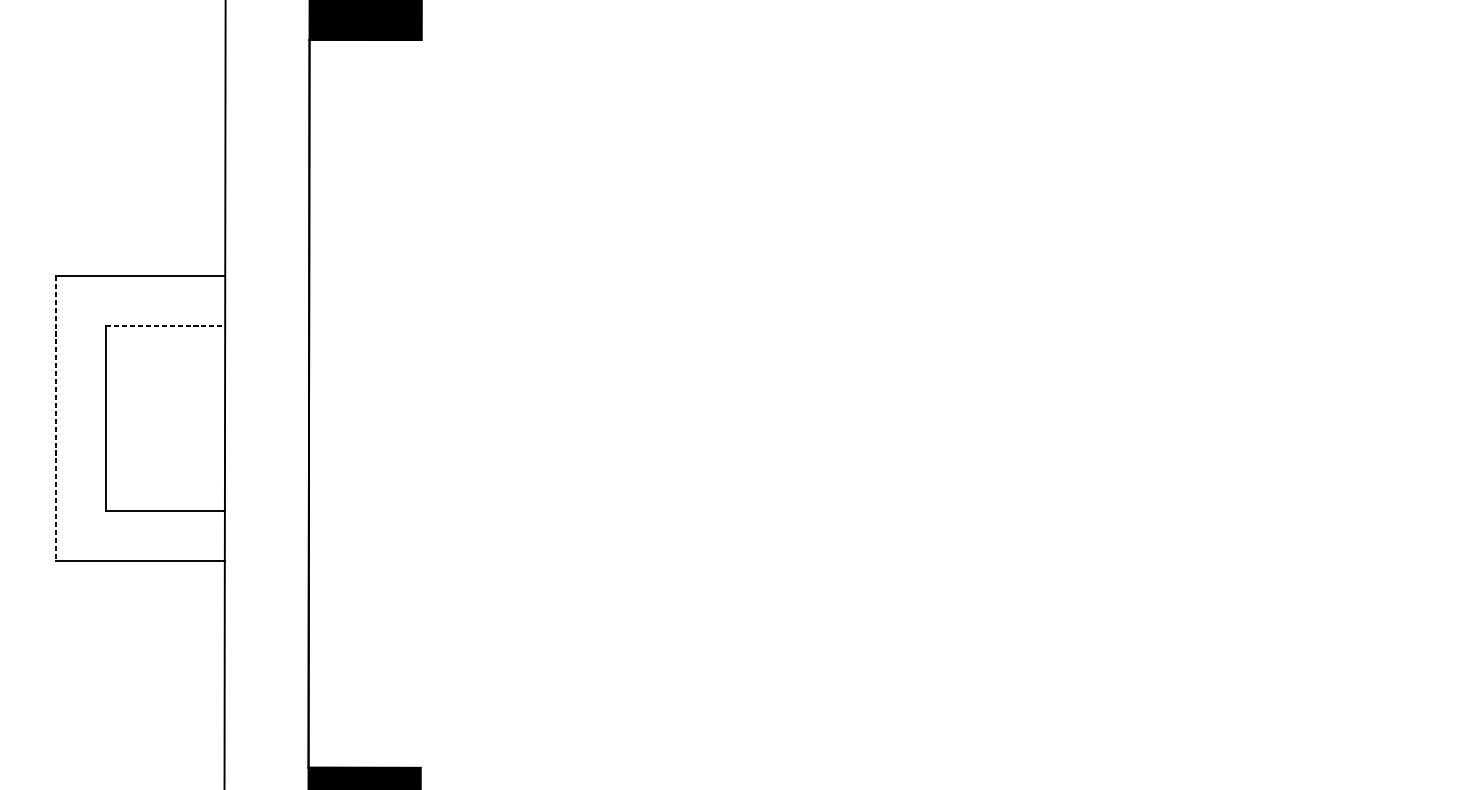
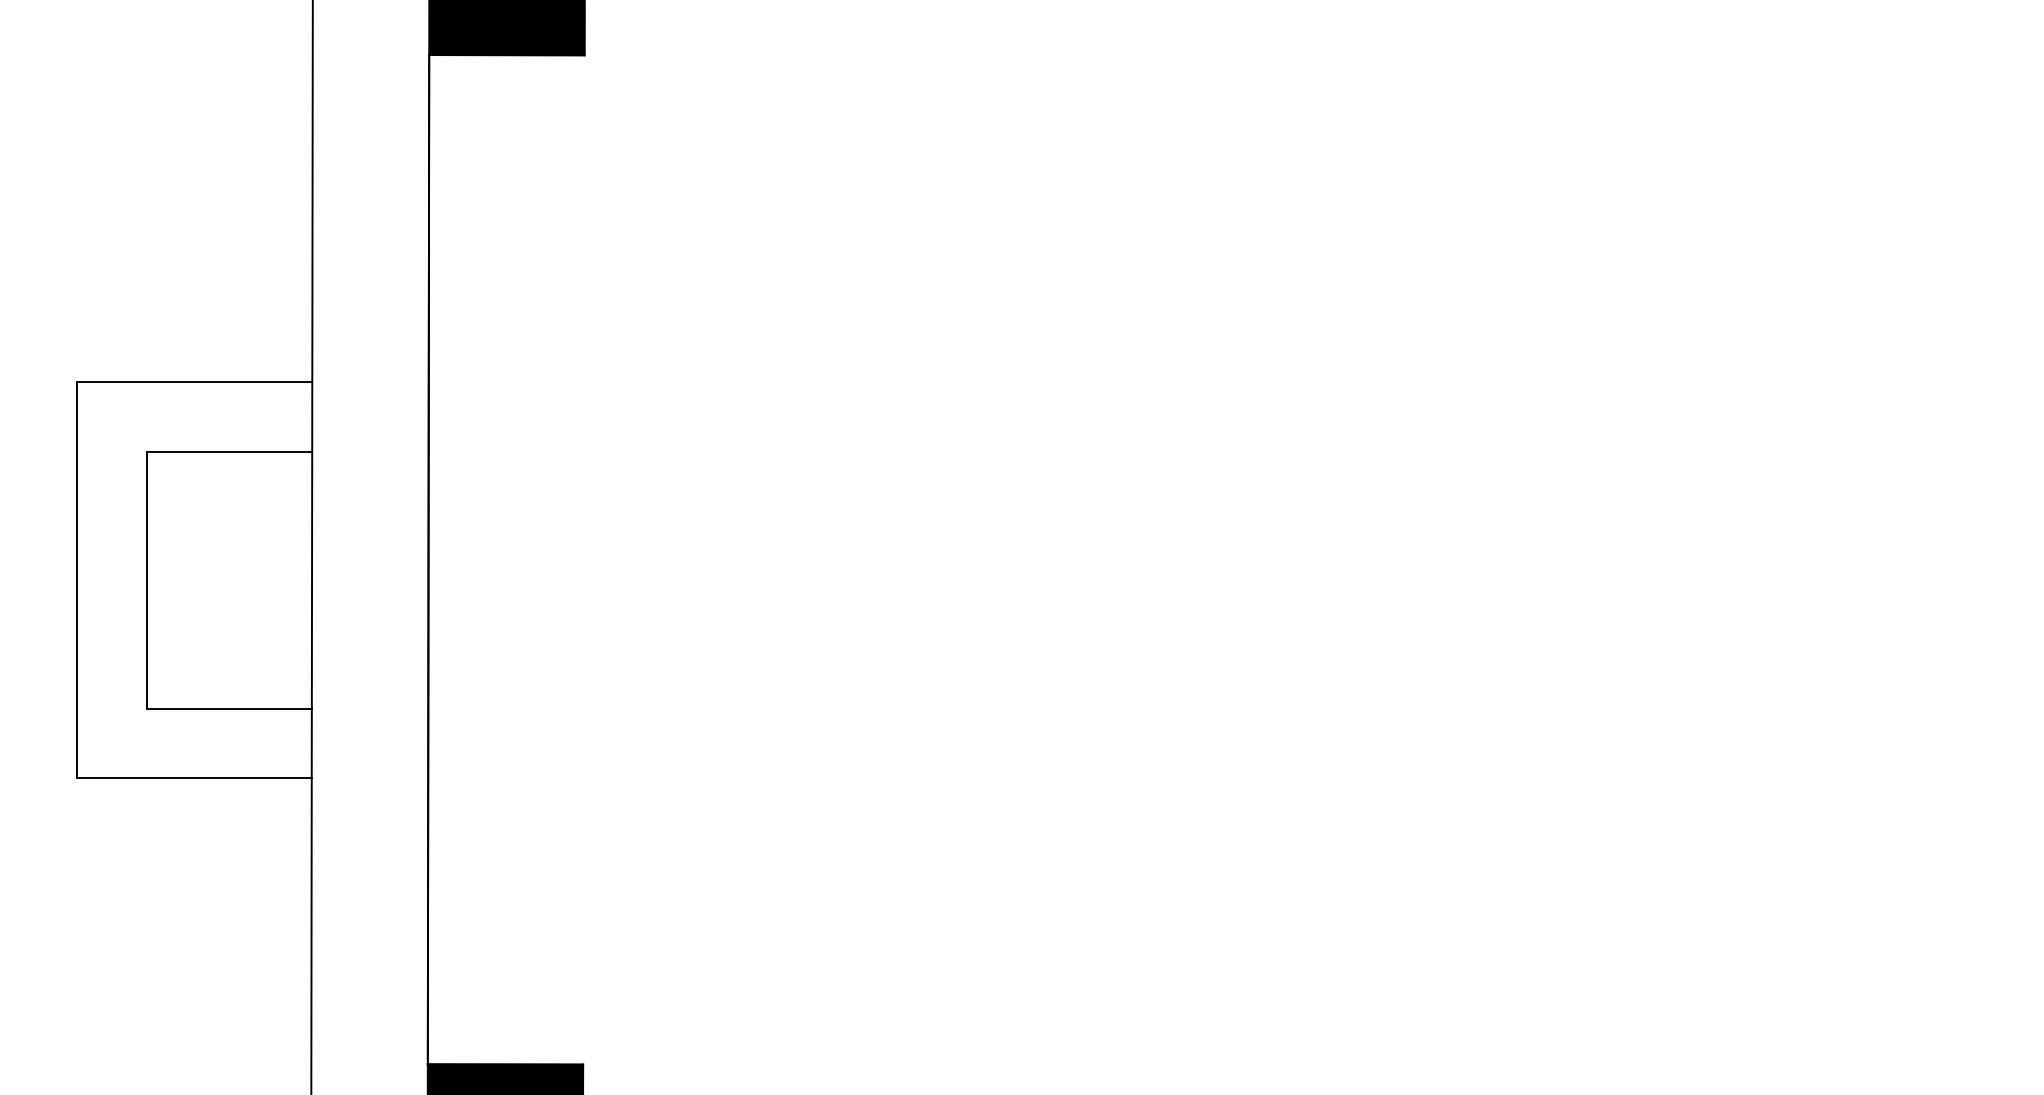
line: (166, 326) -> (230, 452), dashed -> solid
line: (55, 418) -> (77, 580), dashed -> solid

